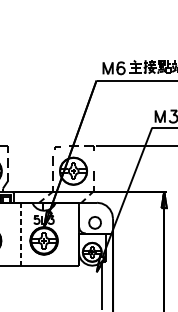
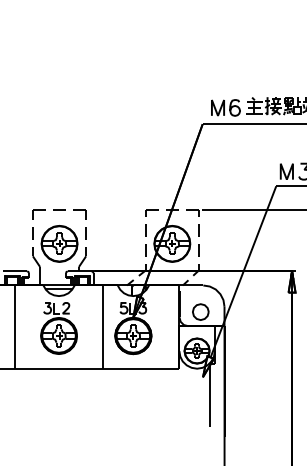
part: (57, 147) -> (151, 212), size x1.67
line: (93, 161) -> (198, 230), added
line: (20, 234) -> (102, 327), dashed -> solid

